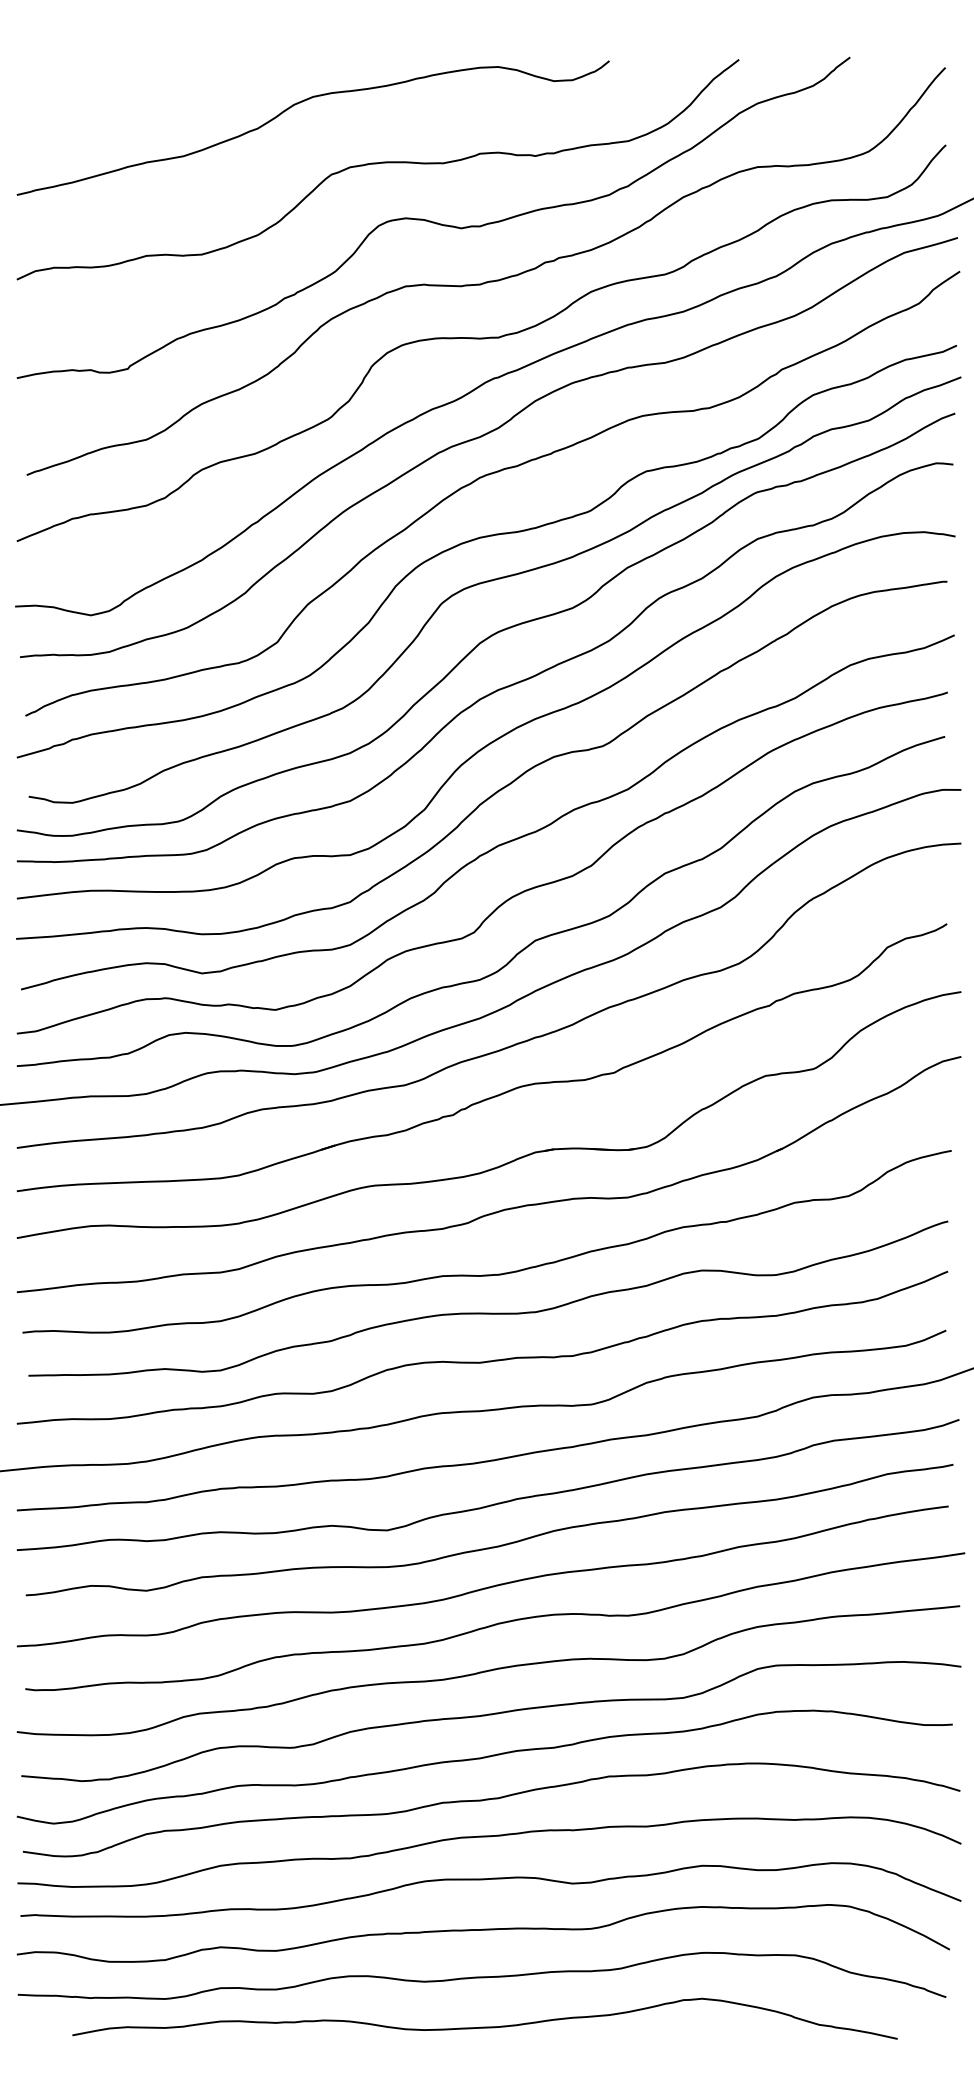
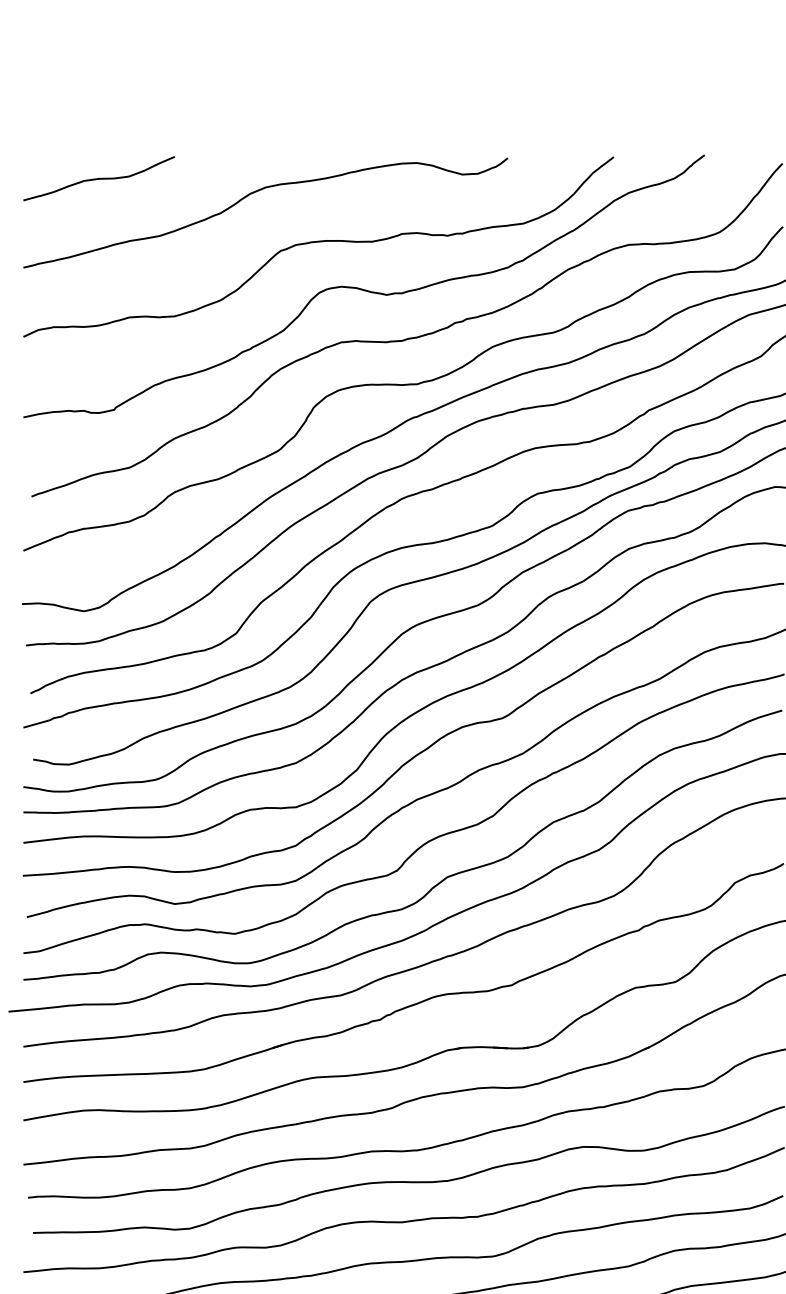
curve: (109, 85) -> (99, 178), added

